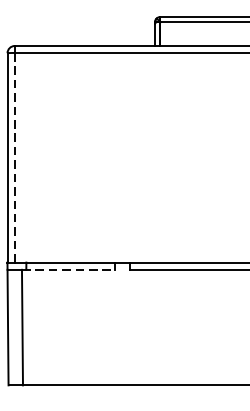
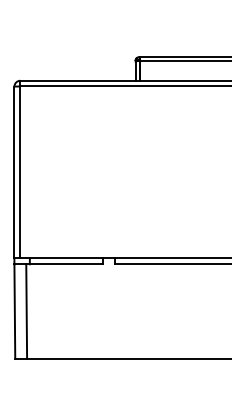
line: (14, 157) -> (20, 172), dashed -> solid
line: (69, 270) -> (65, 264), dashed -> solid

